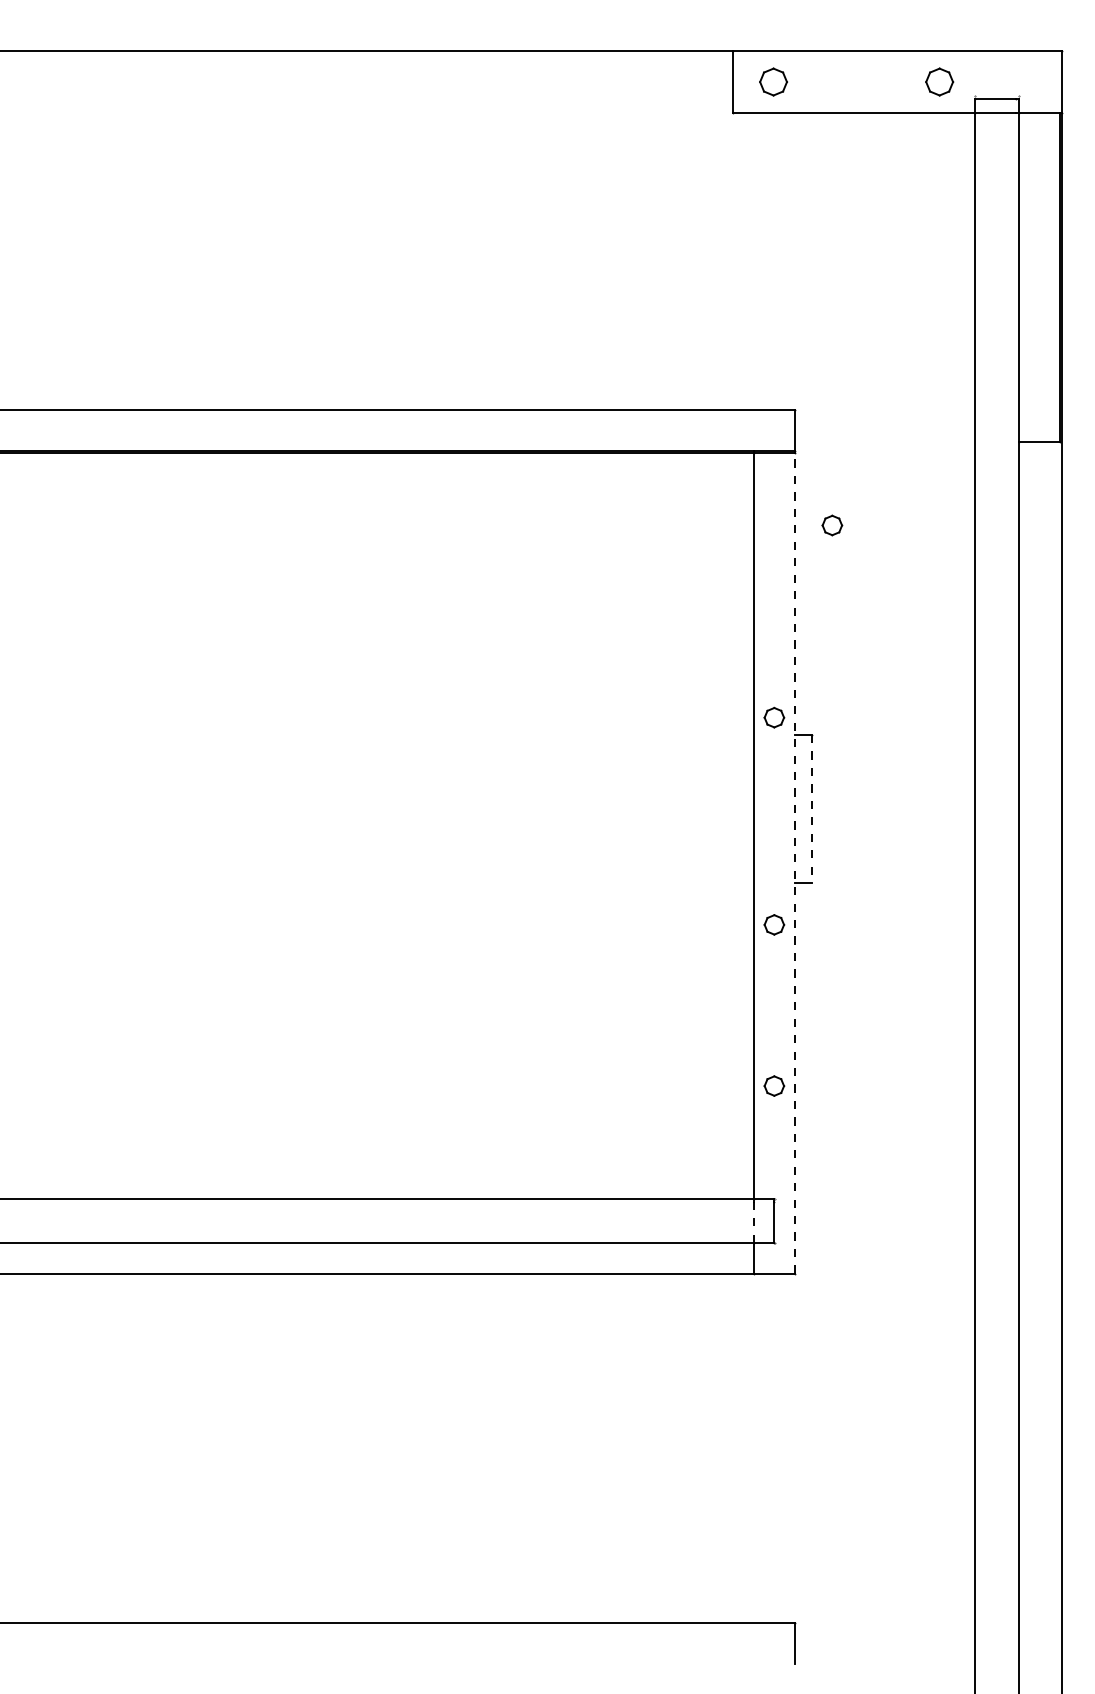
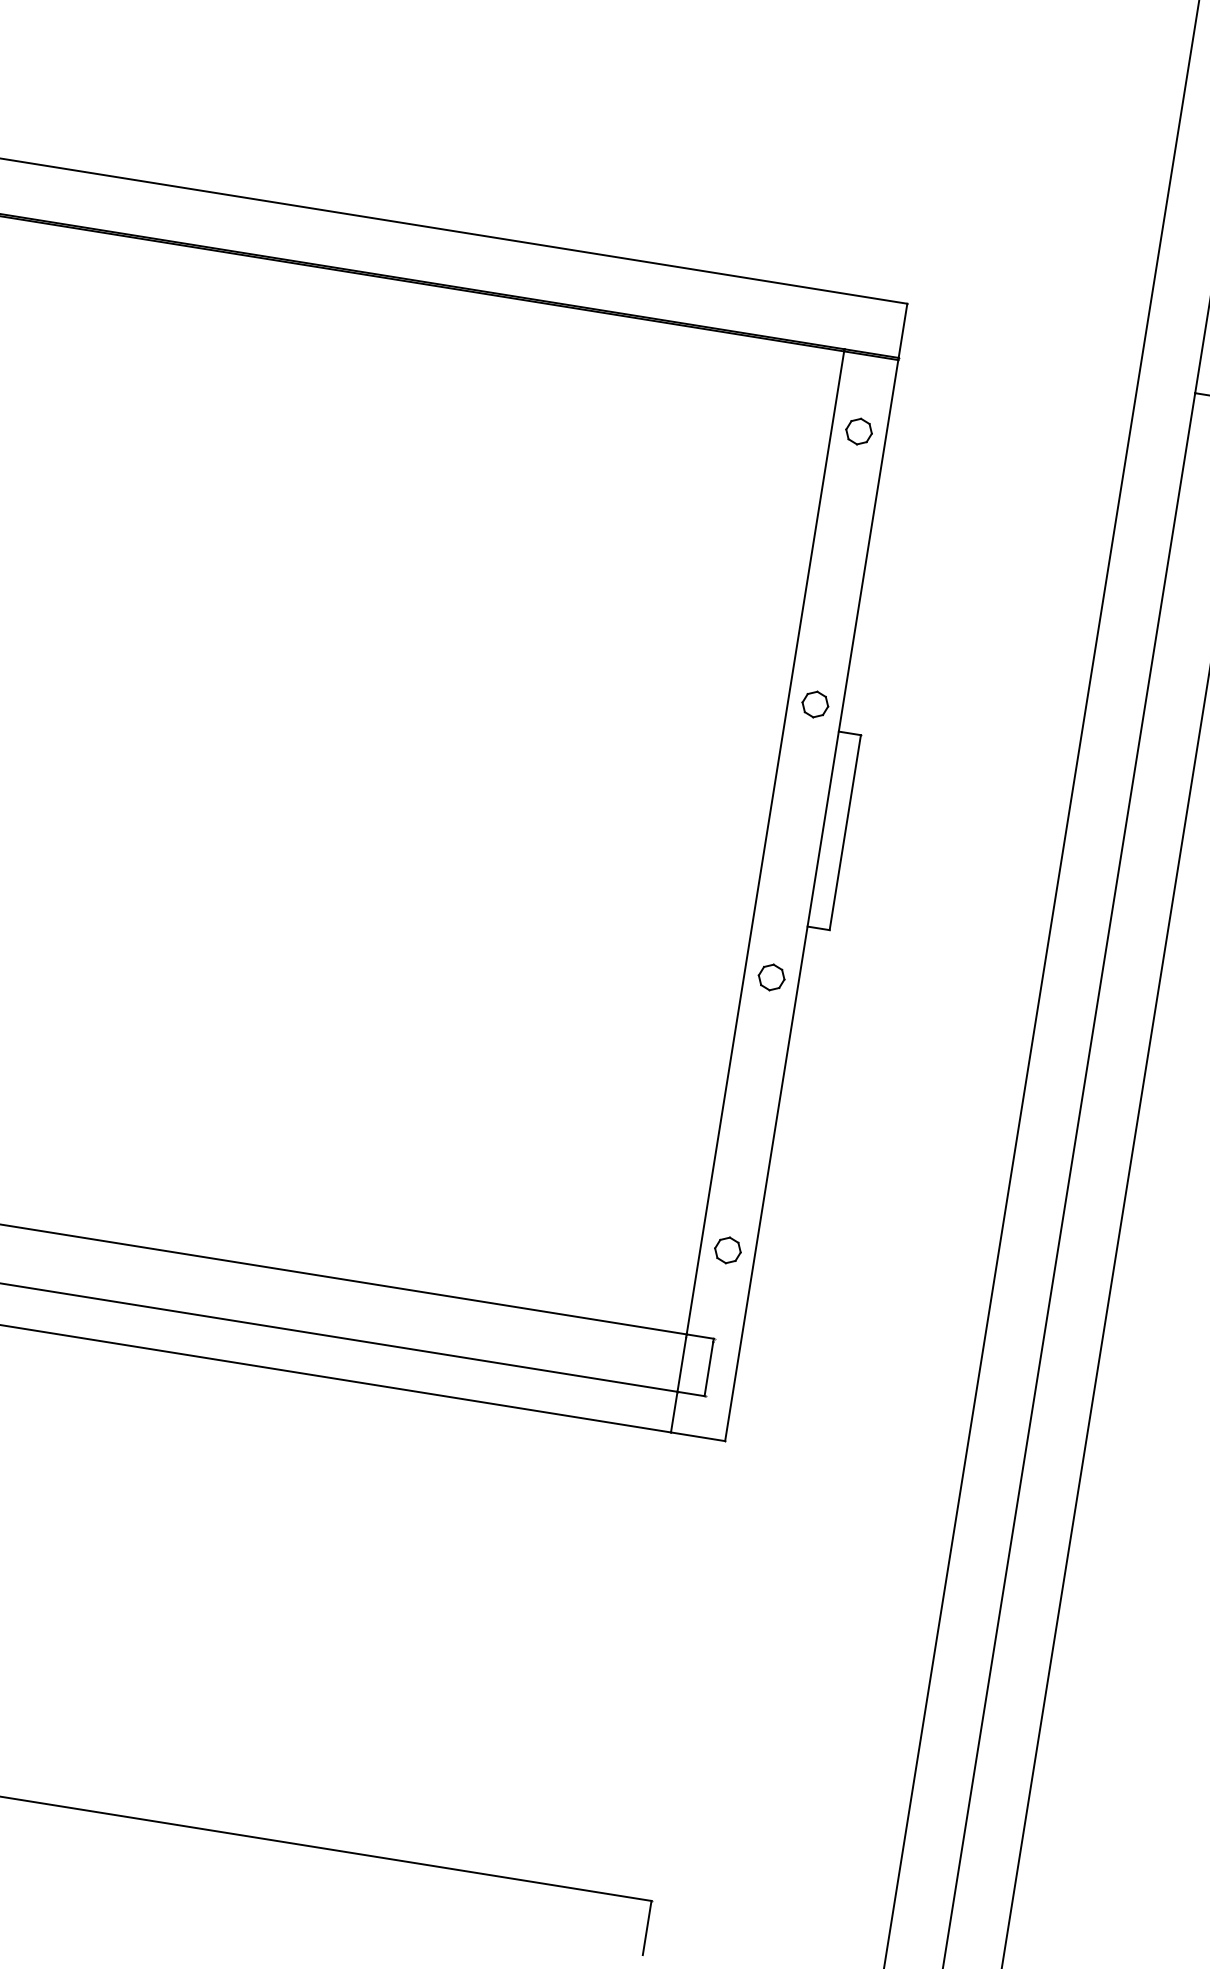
part: (832, 525) -> (859, 431), moved
line: (811, 809) -> (844, 833), dashed -> solid
line: (794, 862) -> (811, 899), dashed -> solid
part: (774, 1085) -> (728, 1249), moved
line: (753, 1222) -> (681, 1365), dashed -> solid

